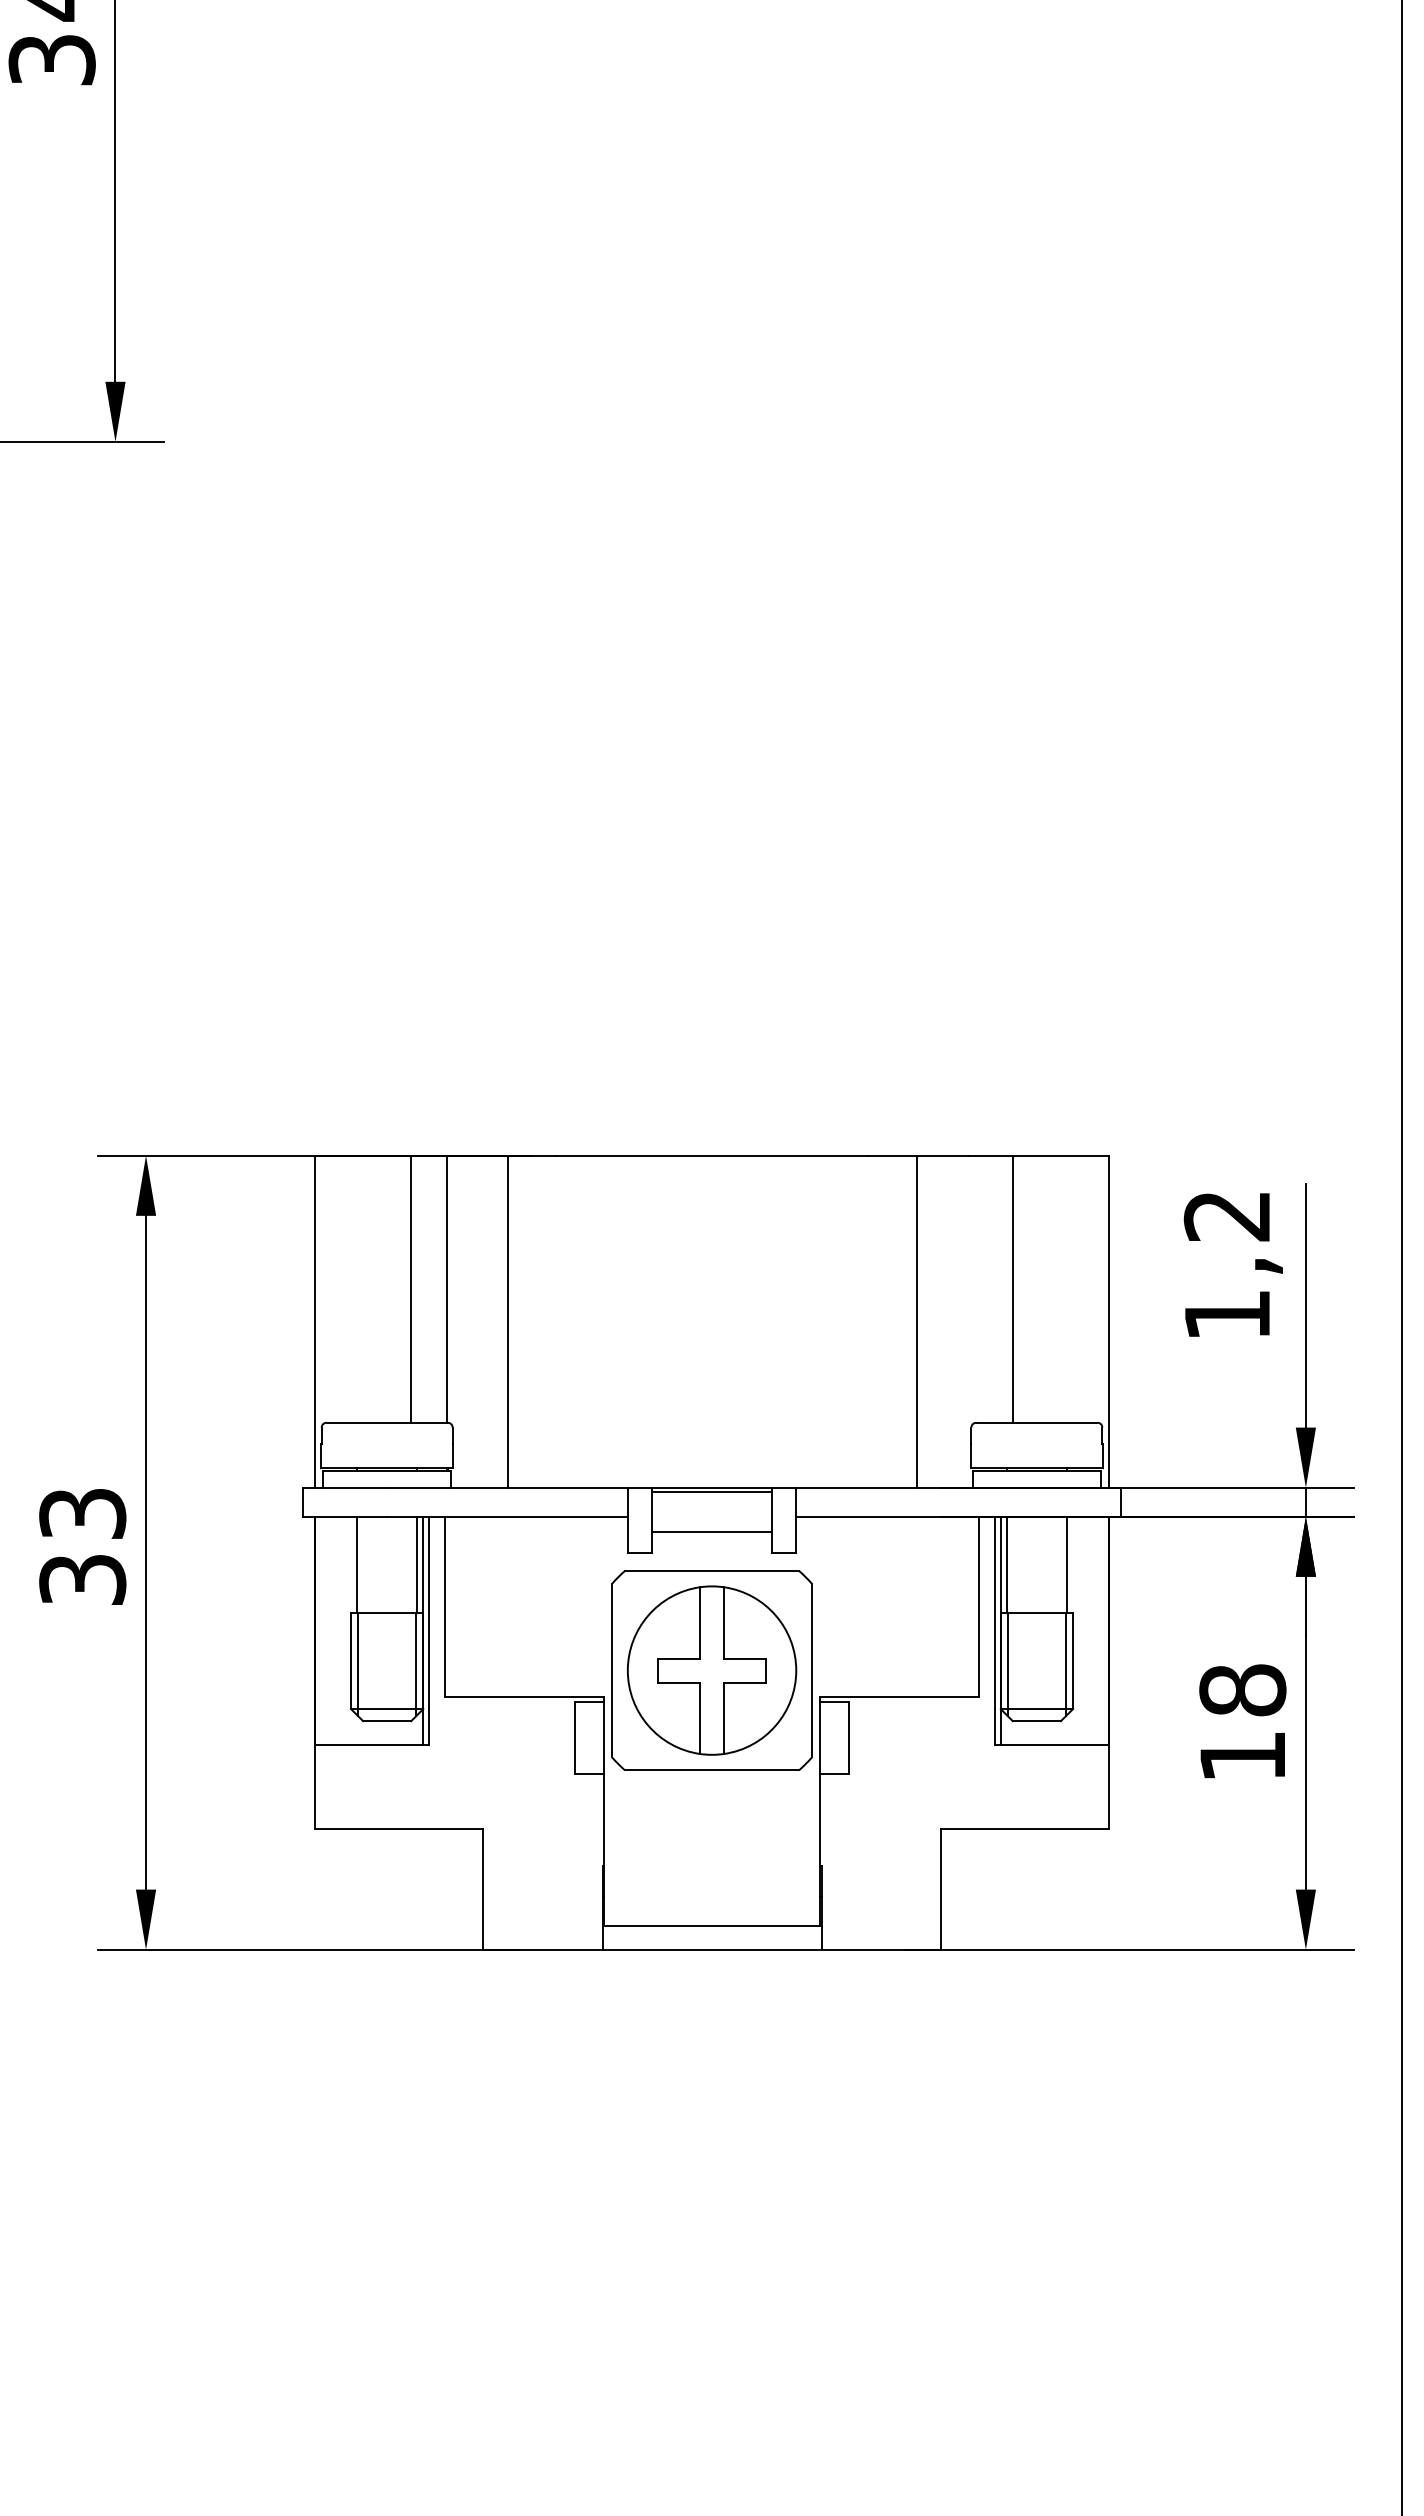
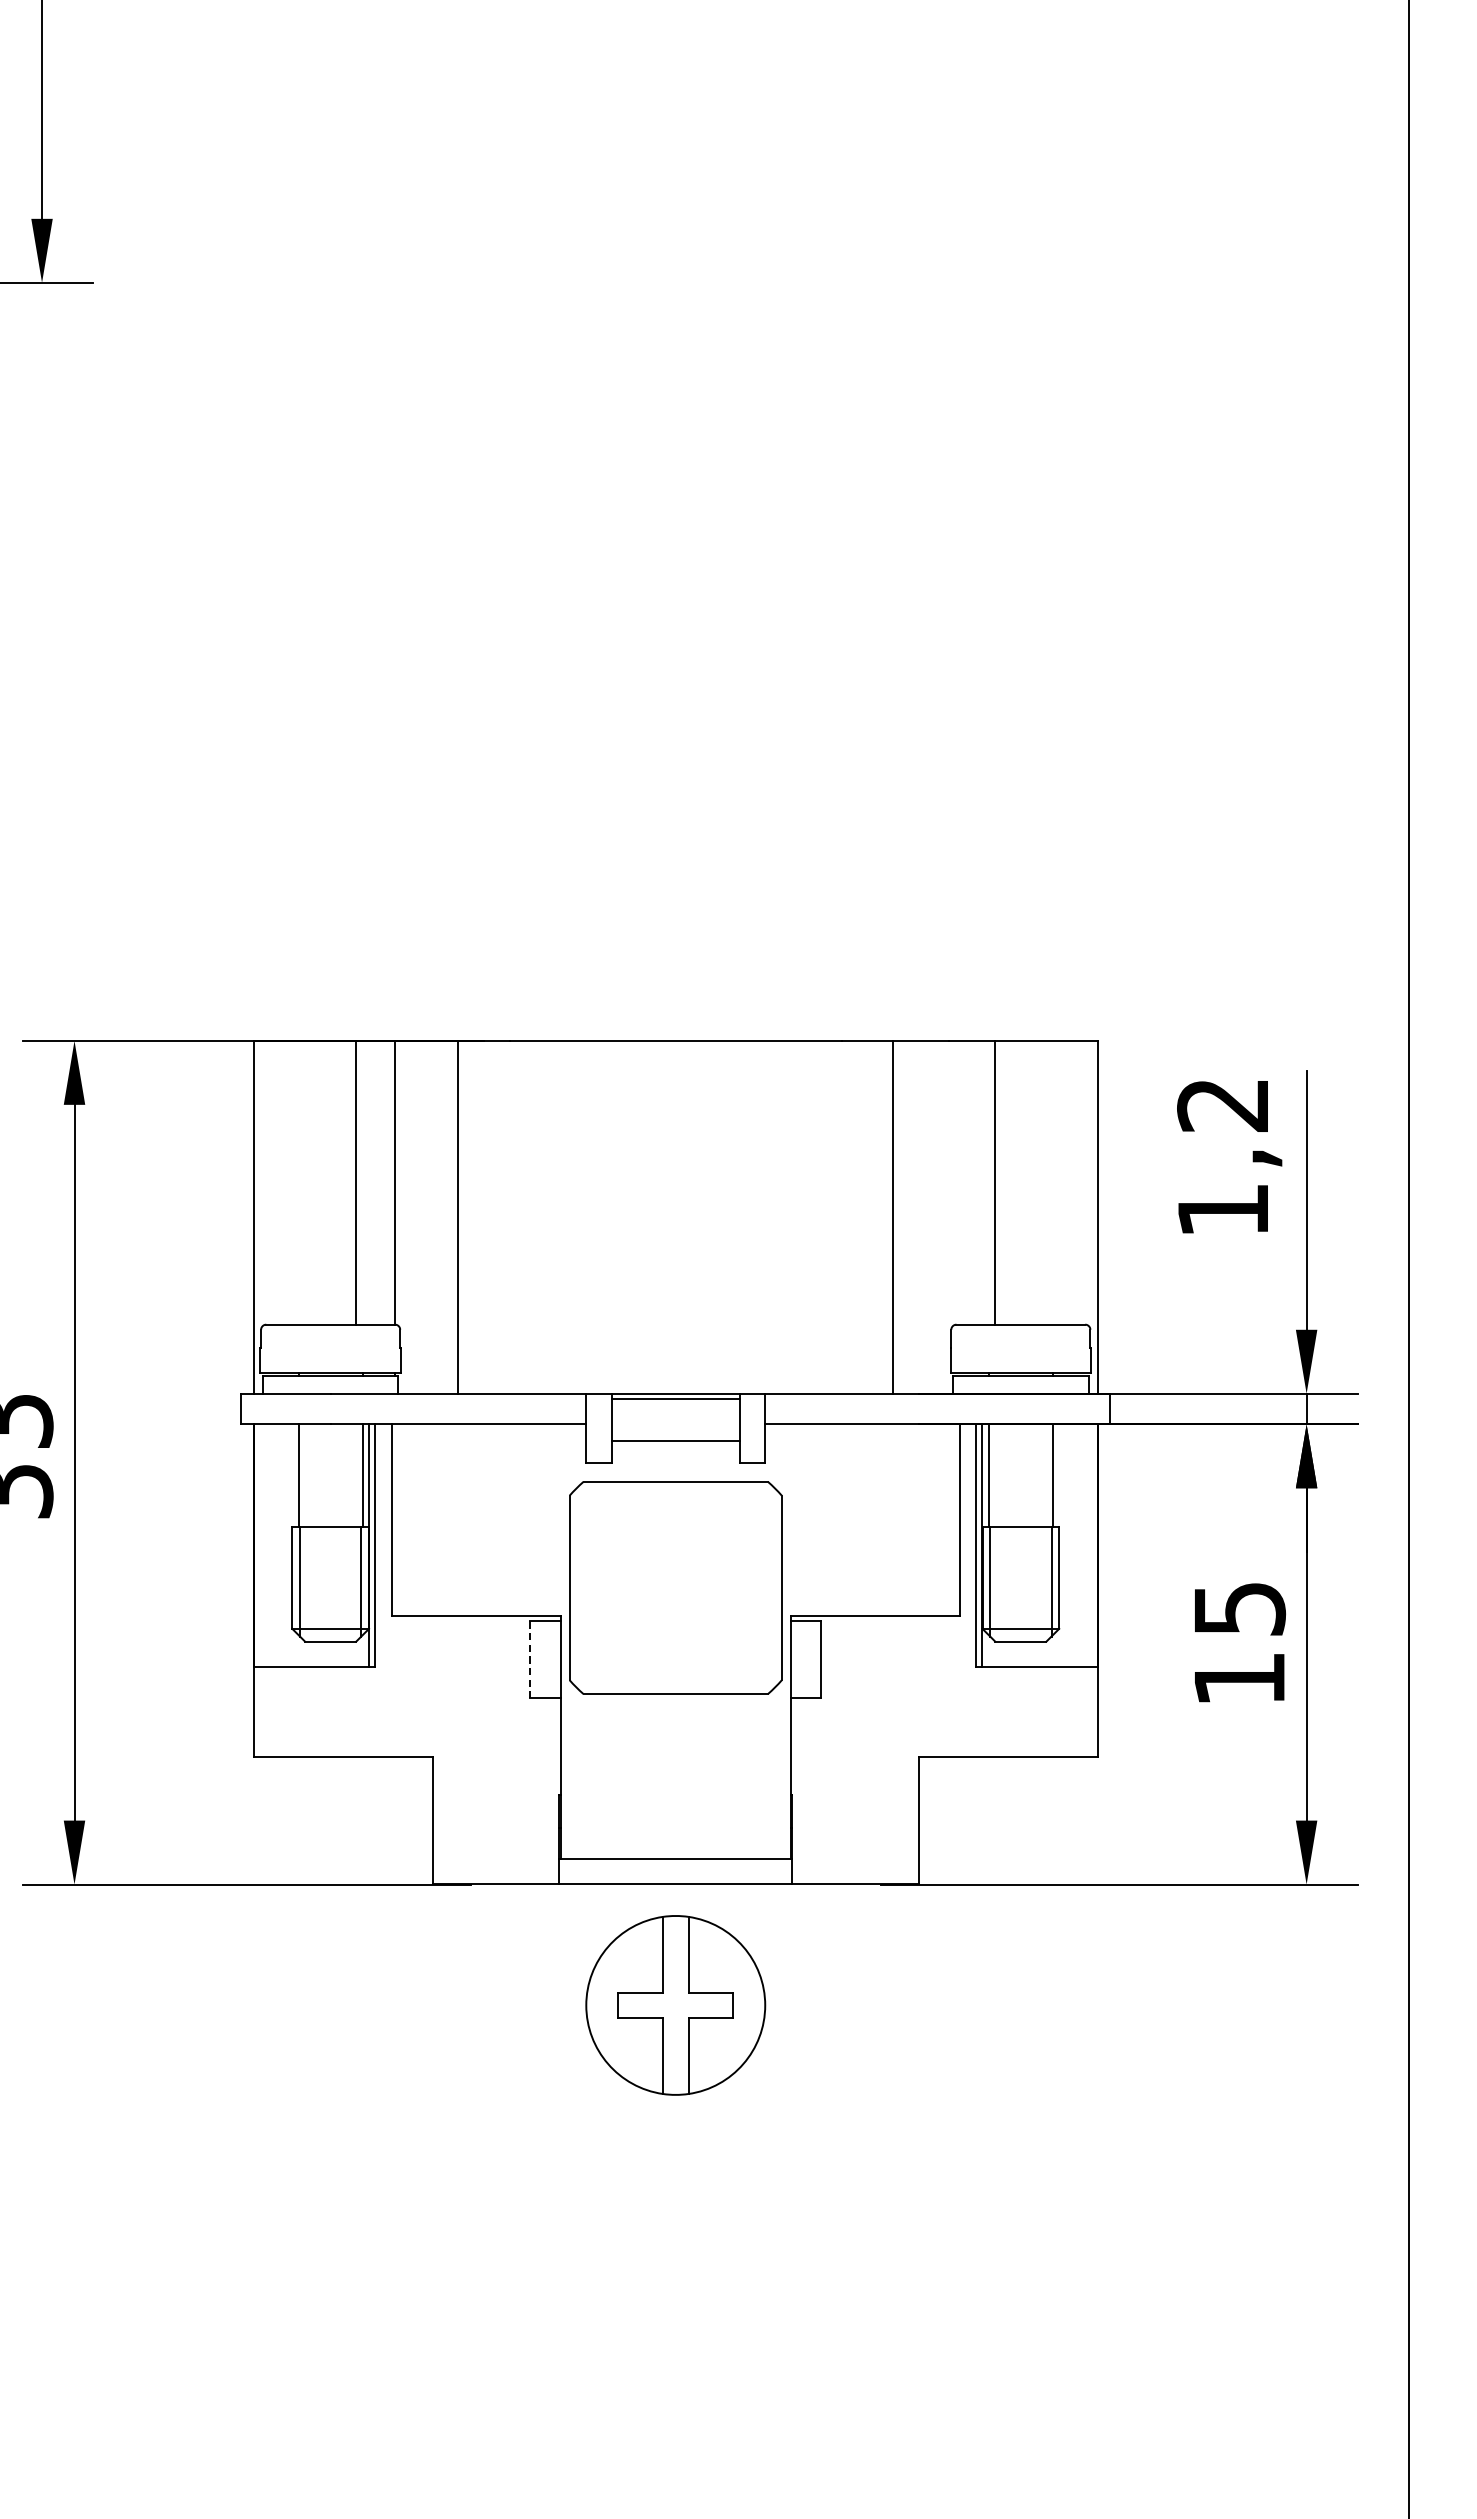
part: (711, 1670) -> (675, 2005), moved
text: (1242, 1690) -> (1239, 1609), 18 -> 15
line: (574, 1738) -> (529, 1660), solid -> dashed

